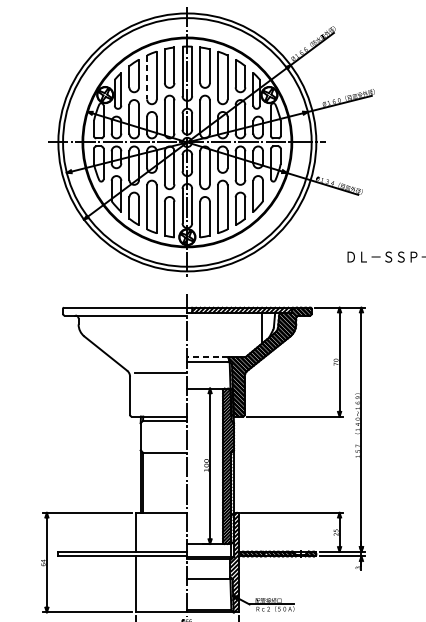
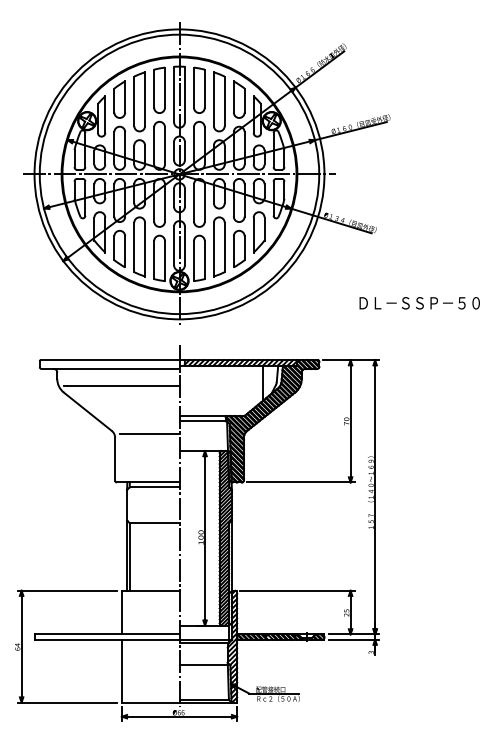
line: (147, 77) -> (134, 101), dashed -> solid
line: (135, 331) -> (121, 386), added
line: (207, 357) -> (202, 416), dashed -> solid

